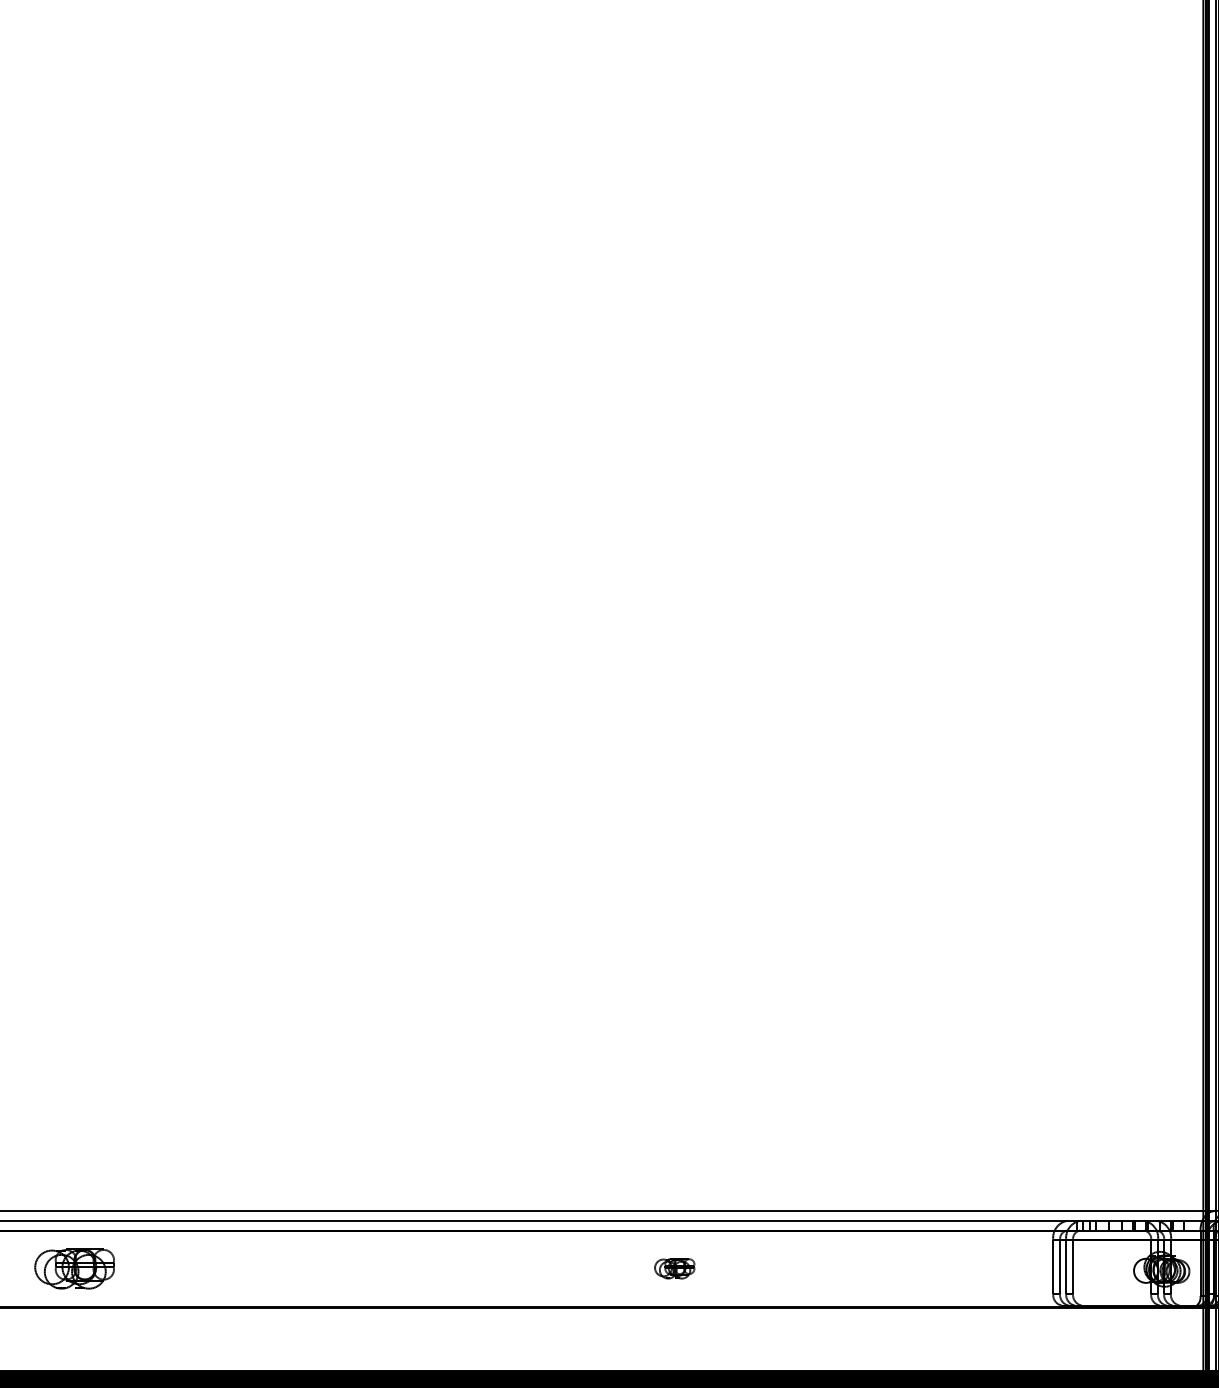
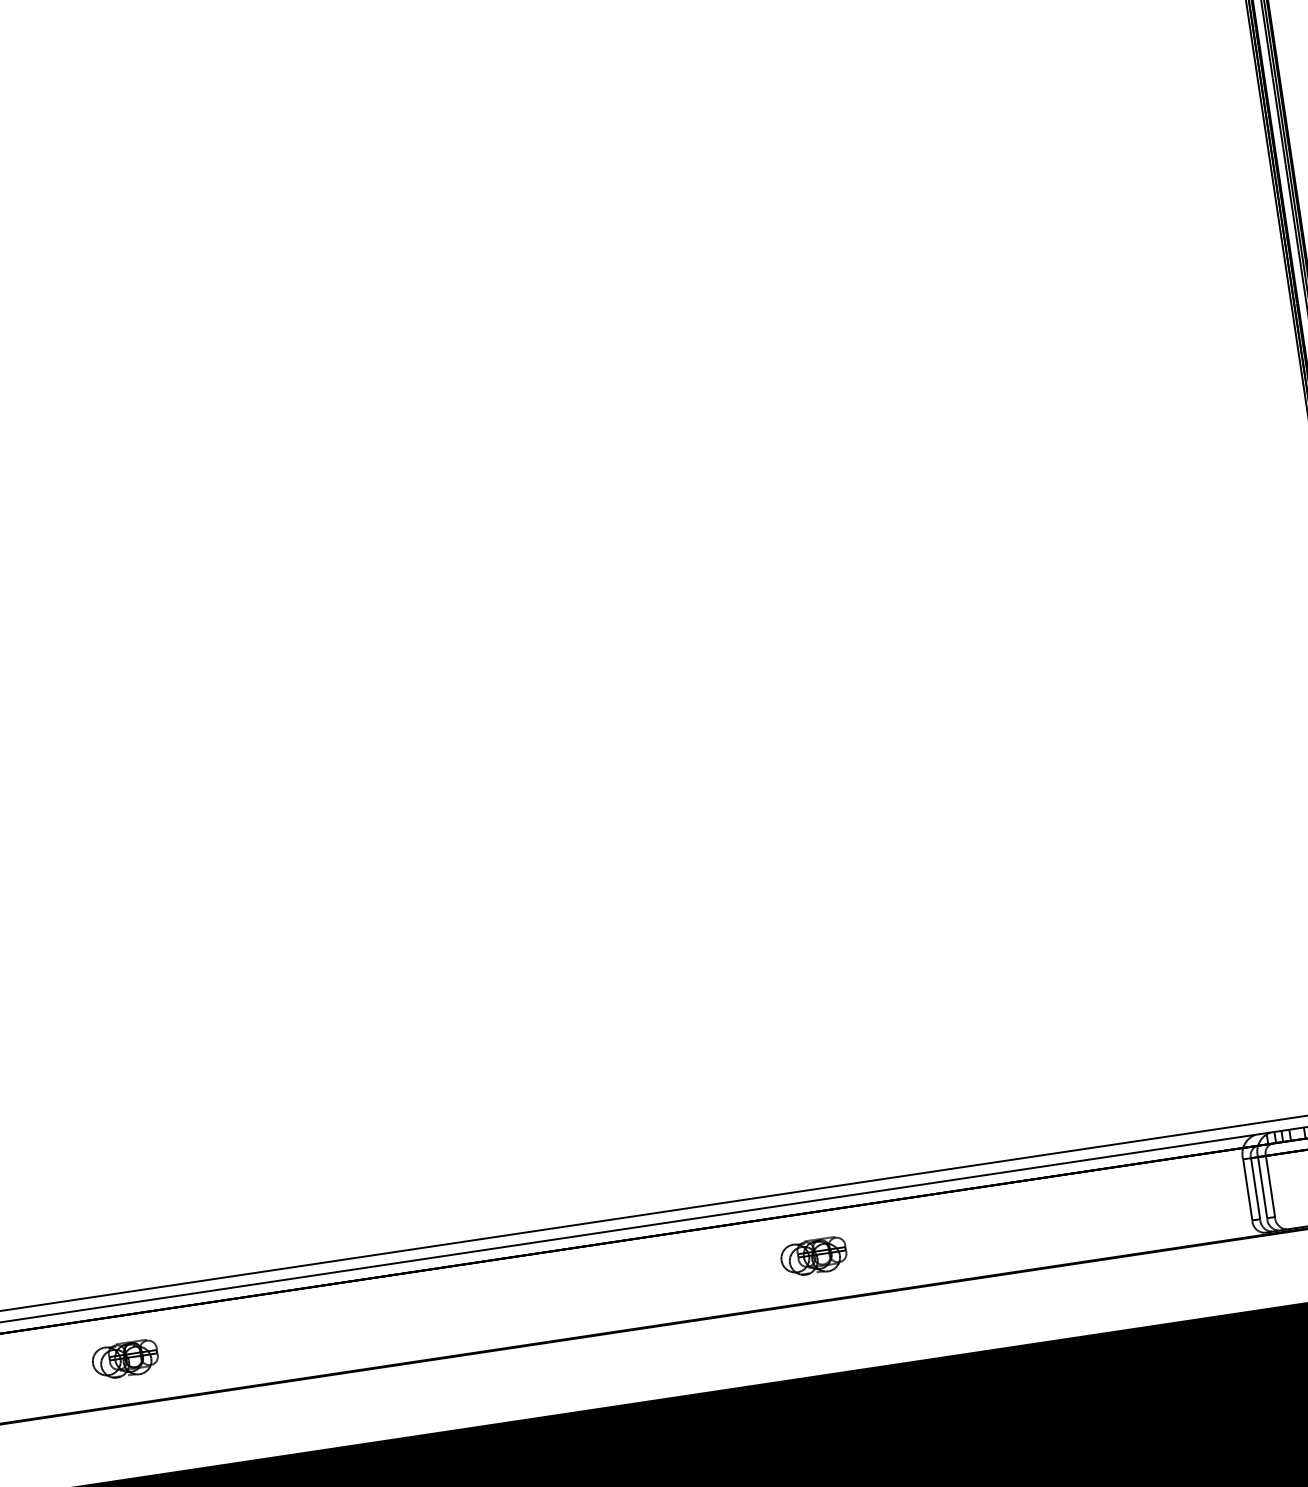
part: (74, 1268) -> (125, 1359), size x0.71
part: (674, 1268) -> (813, 1256), size x1.43

